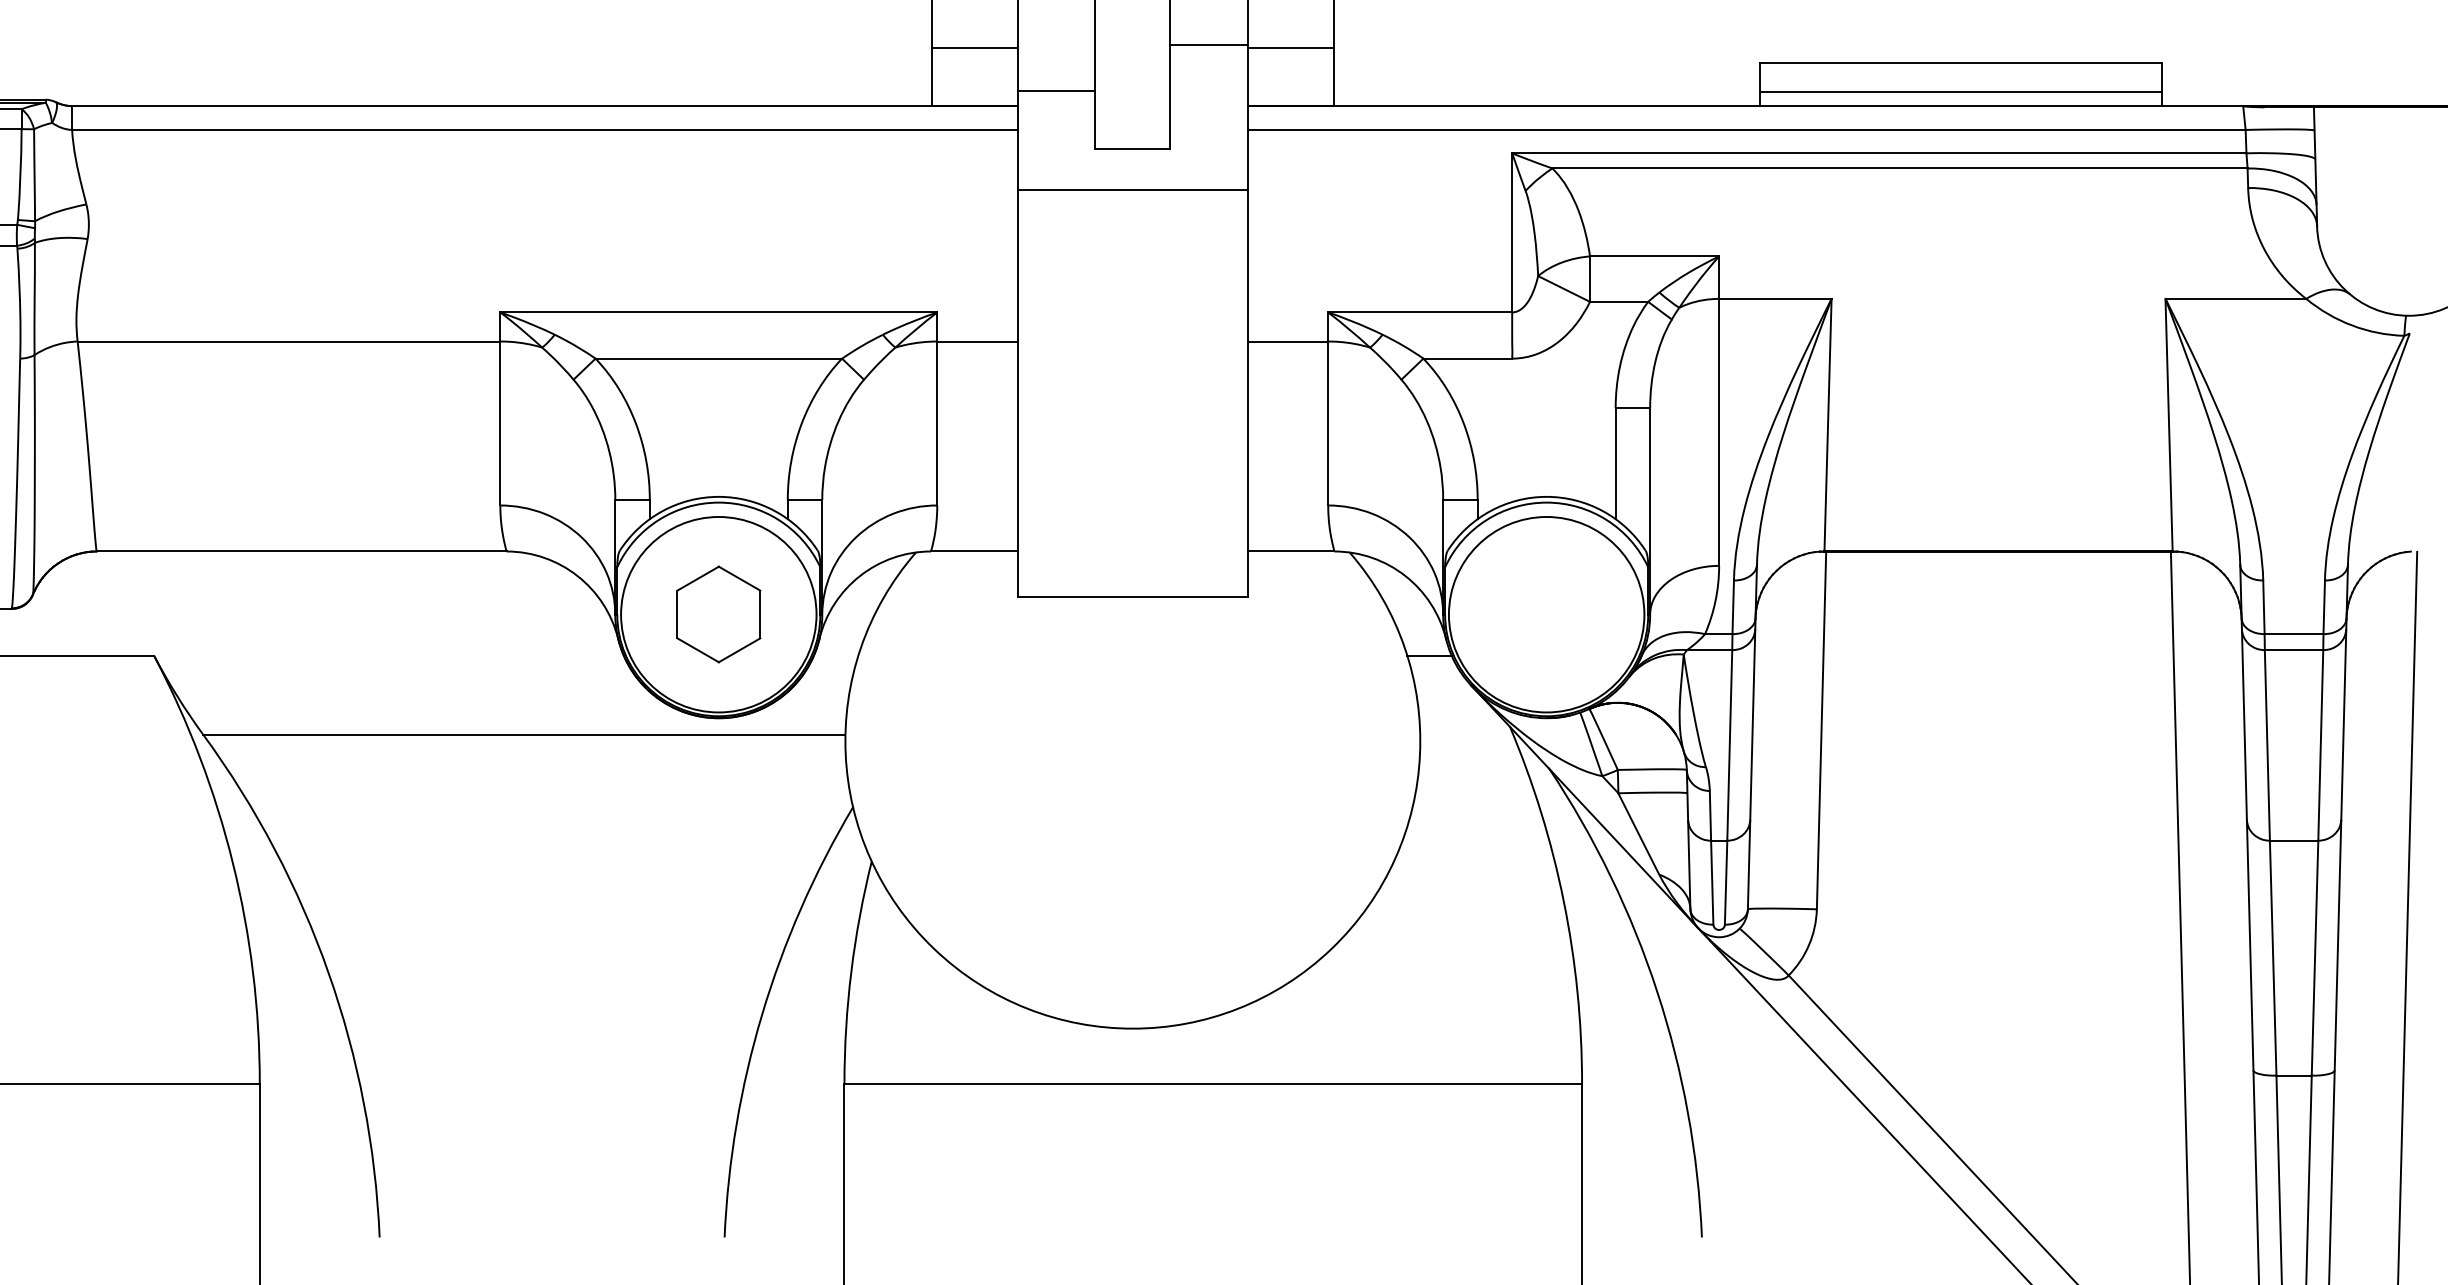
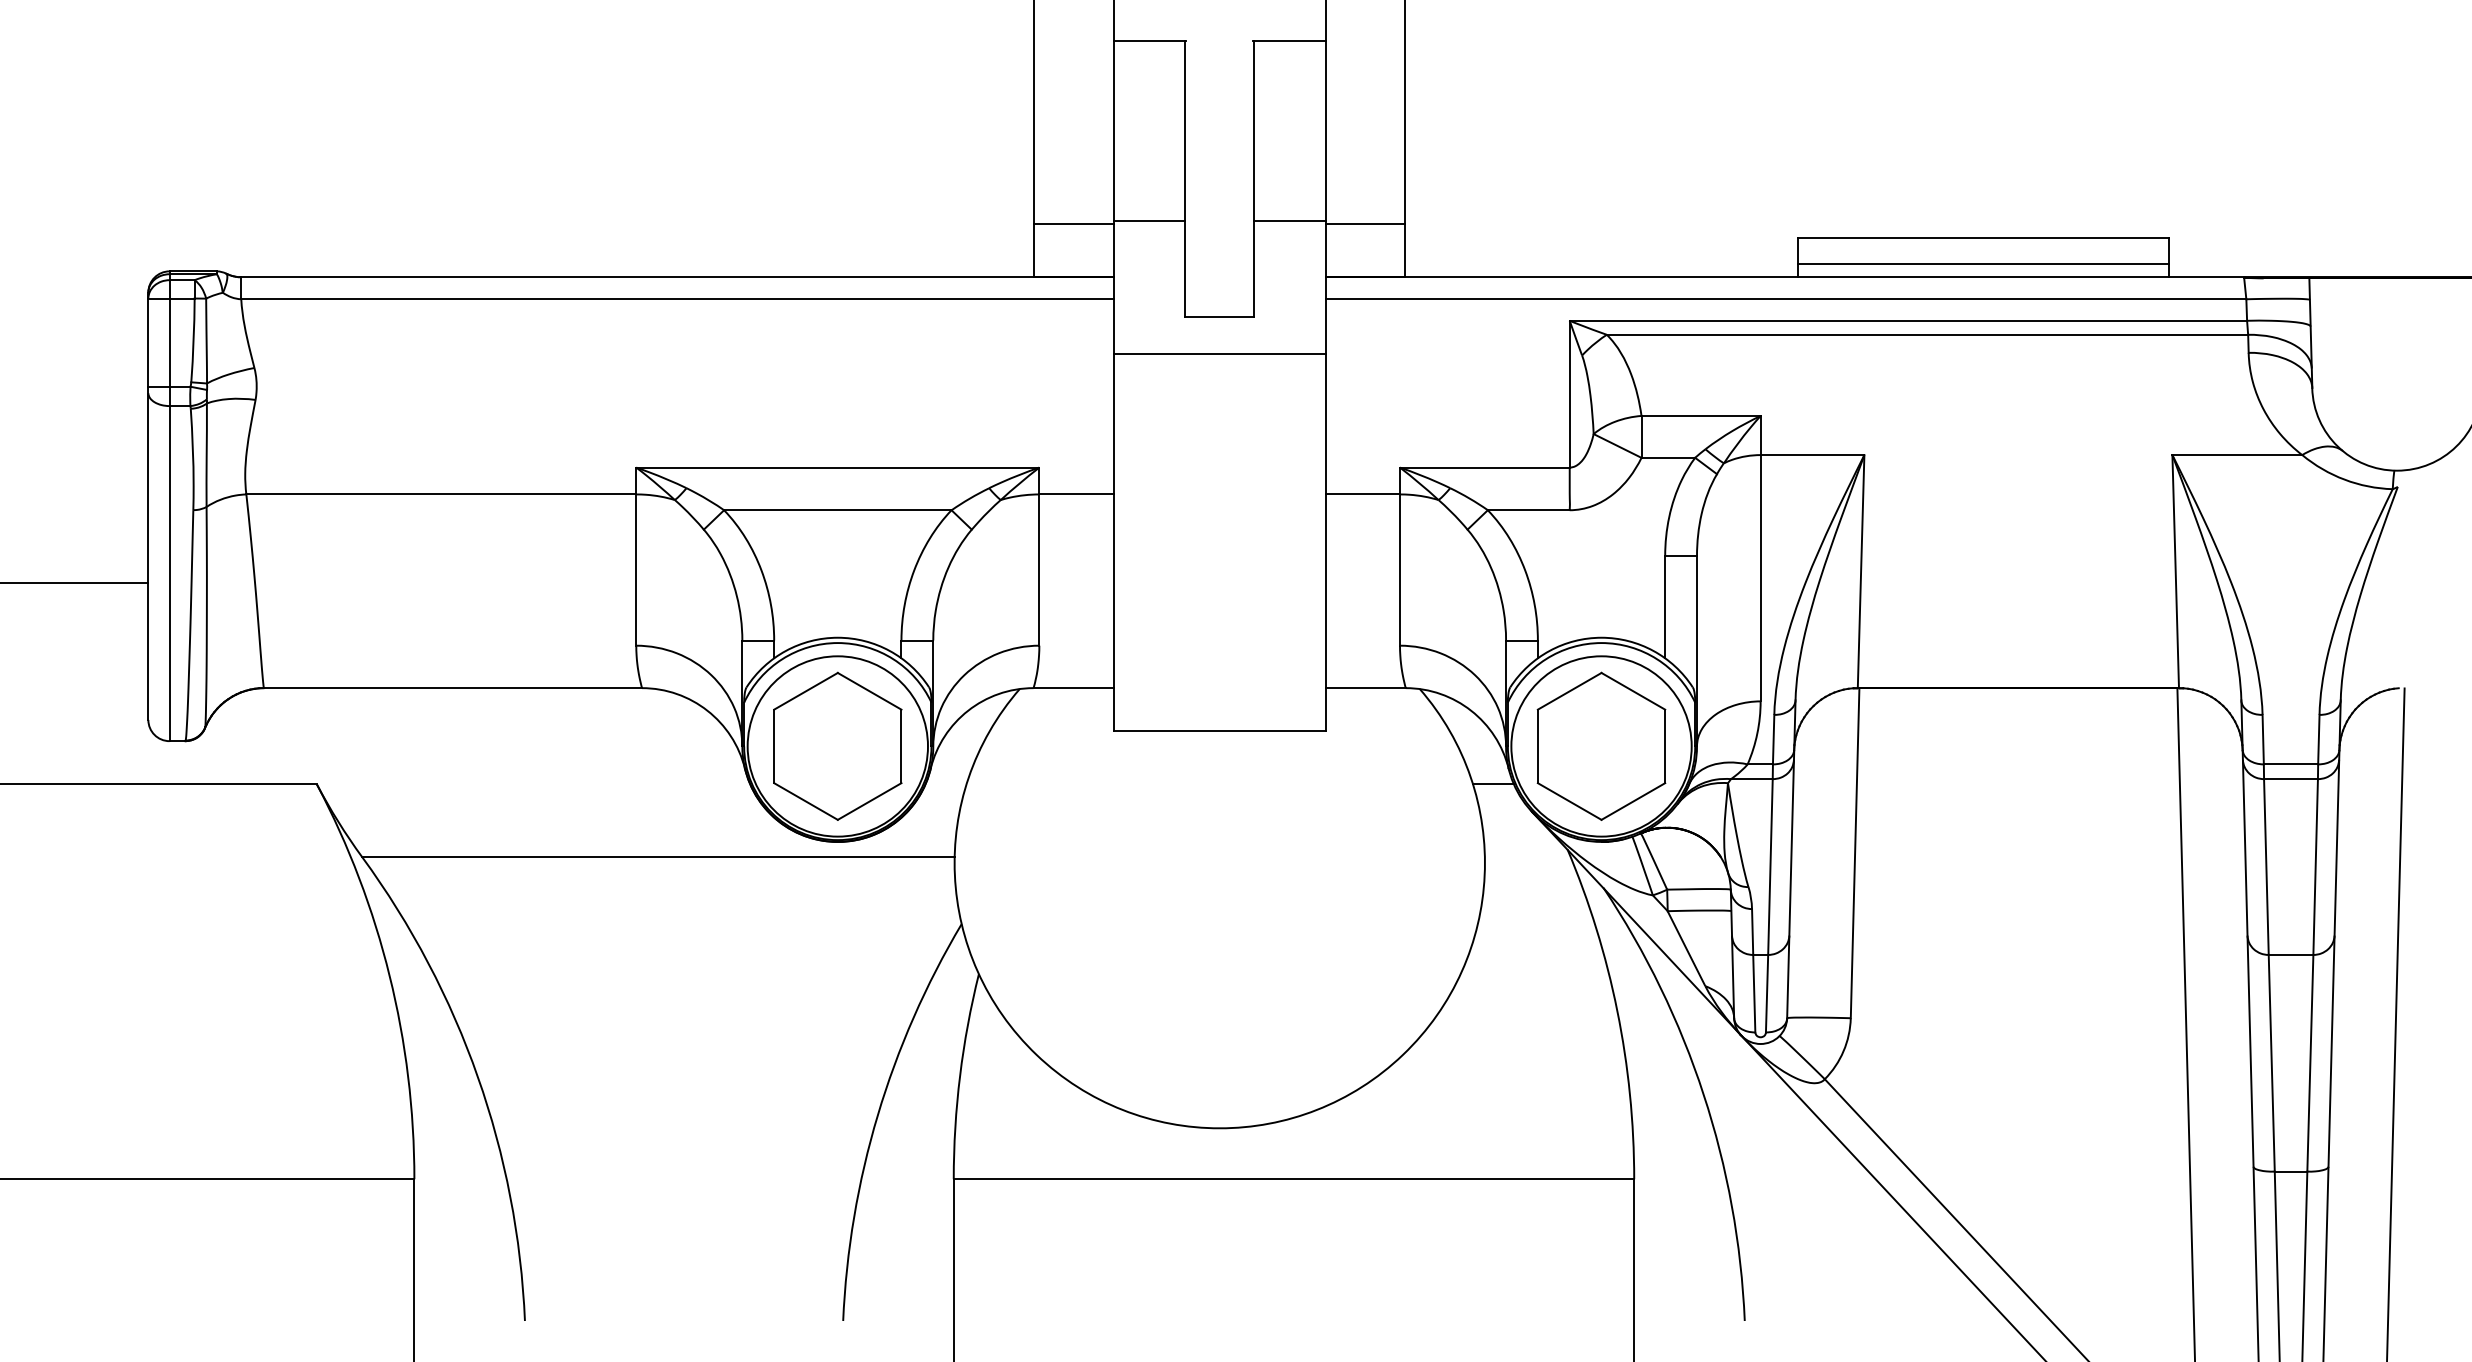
line: (1056, 91) -> (1149, 220), moved
part: (718, 613) -> (837, 745), size x1.67
part: (1546, 613) -> (1601, 745), added

